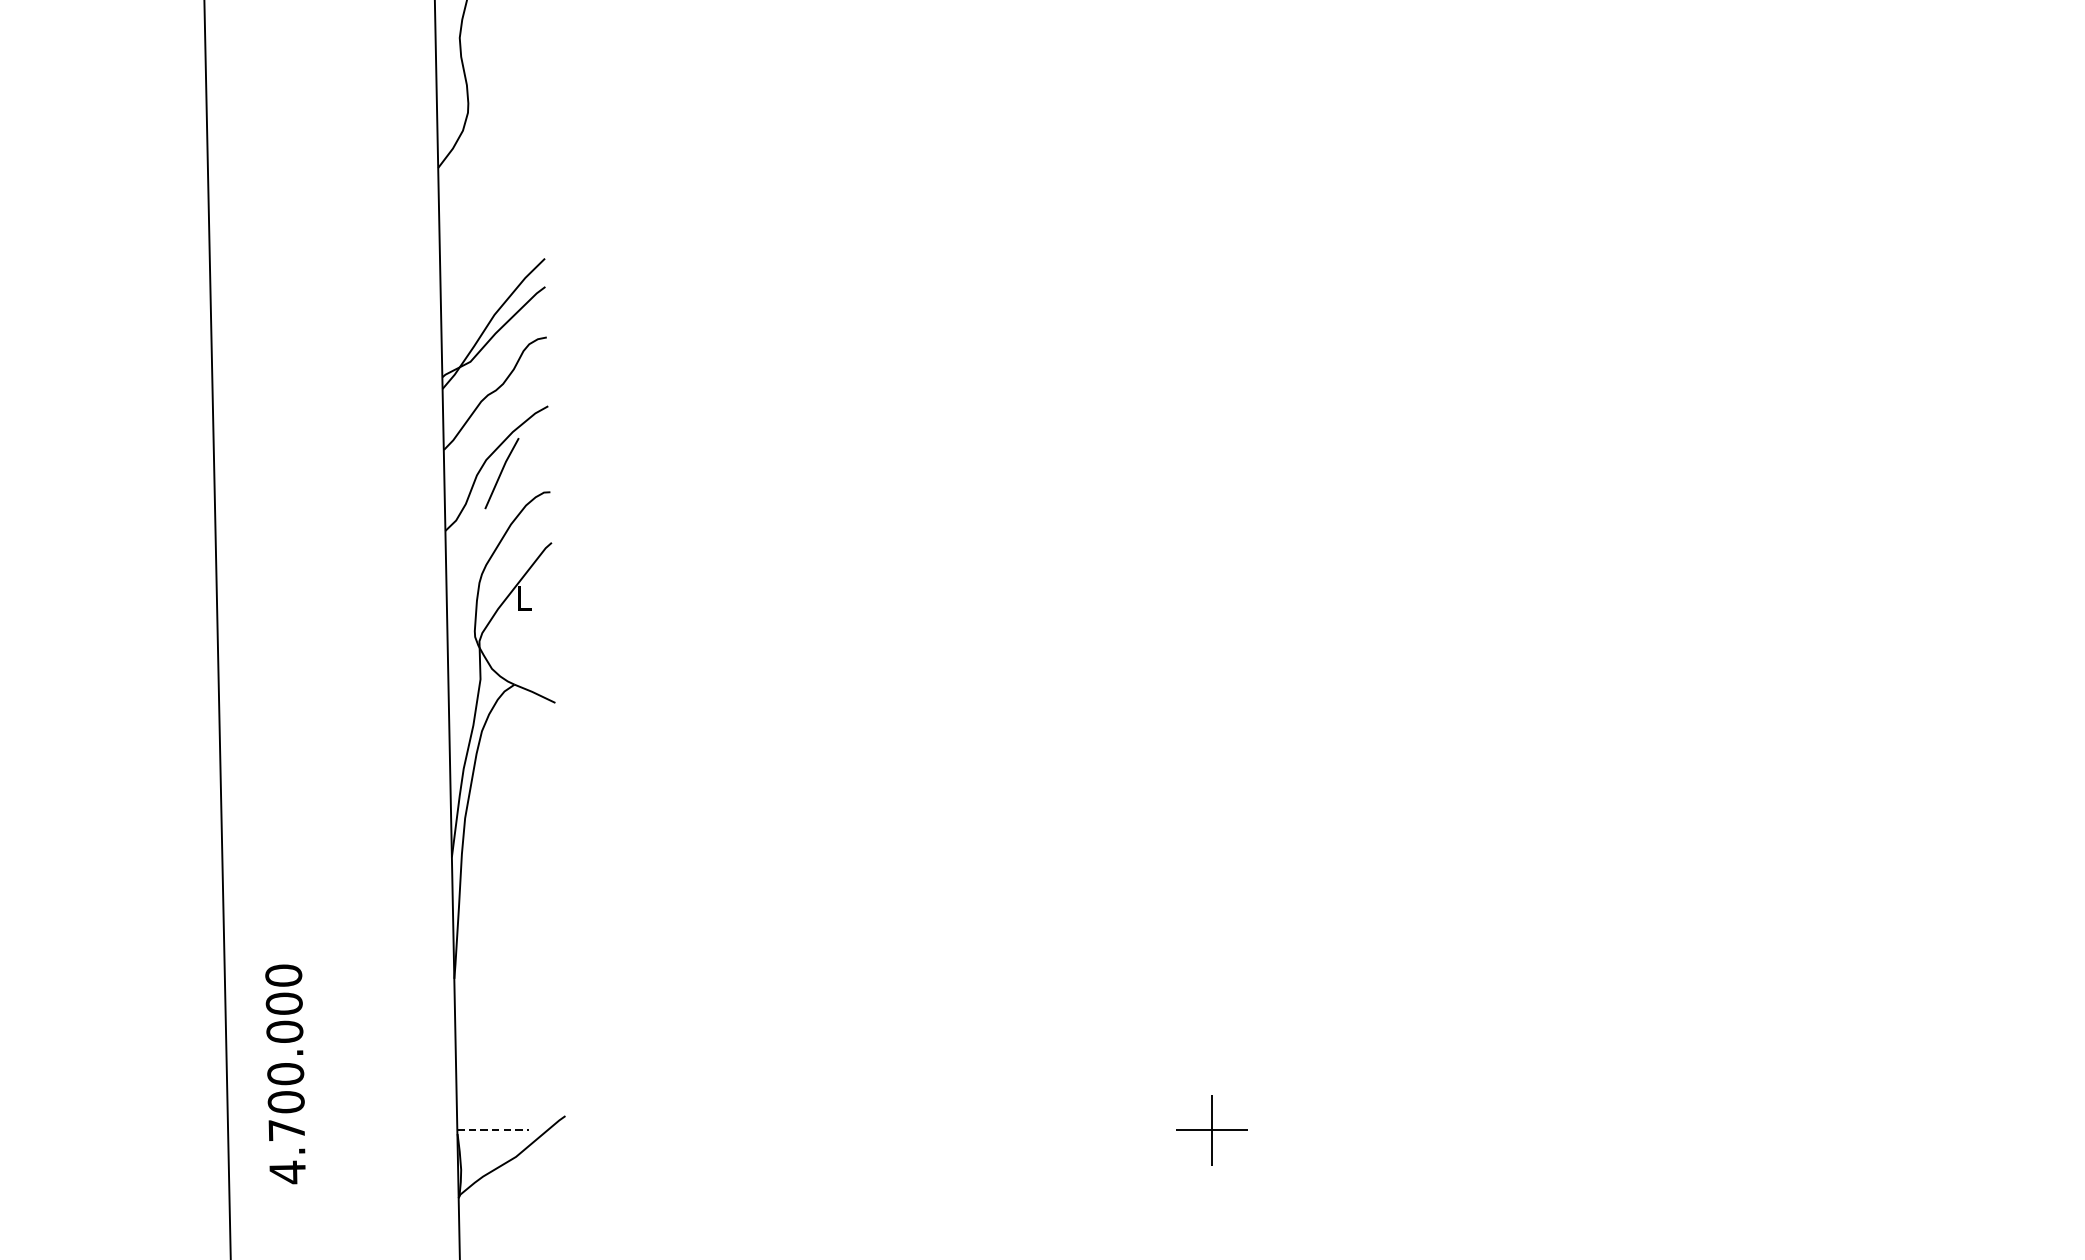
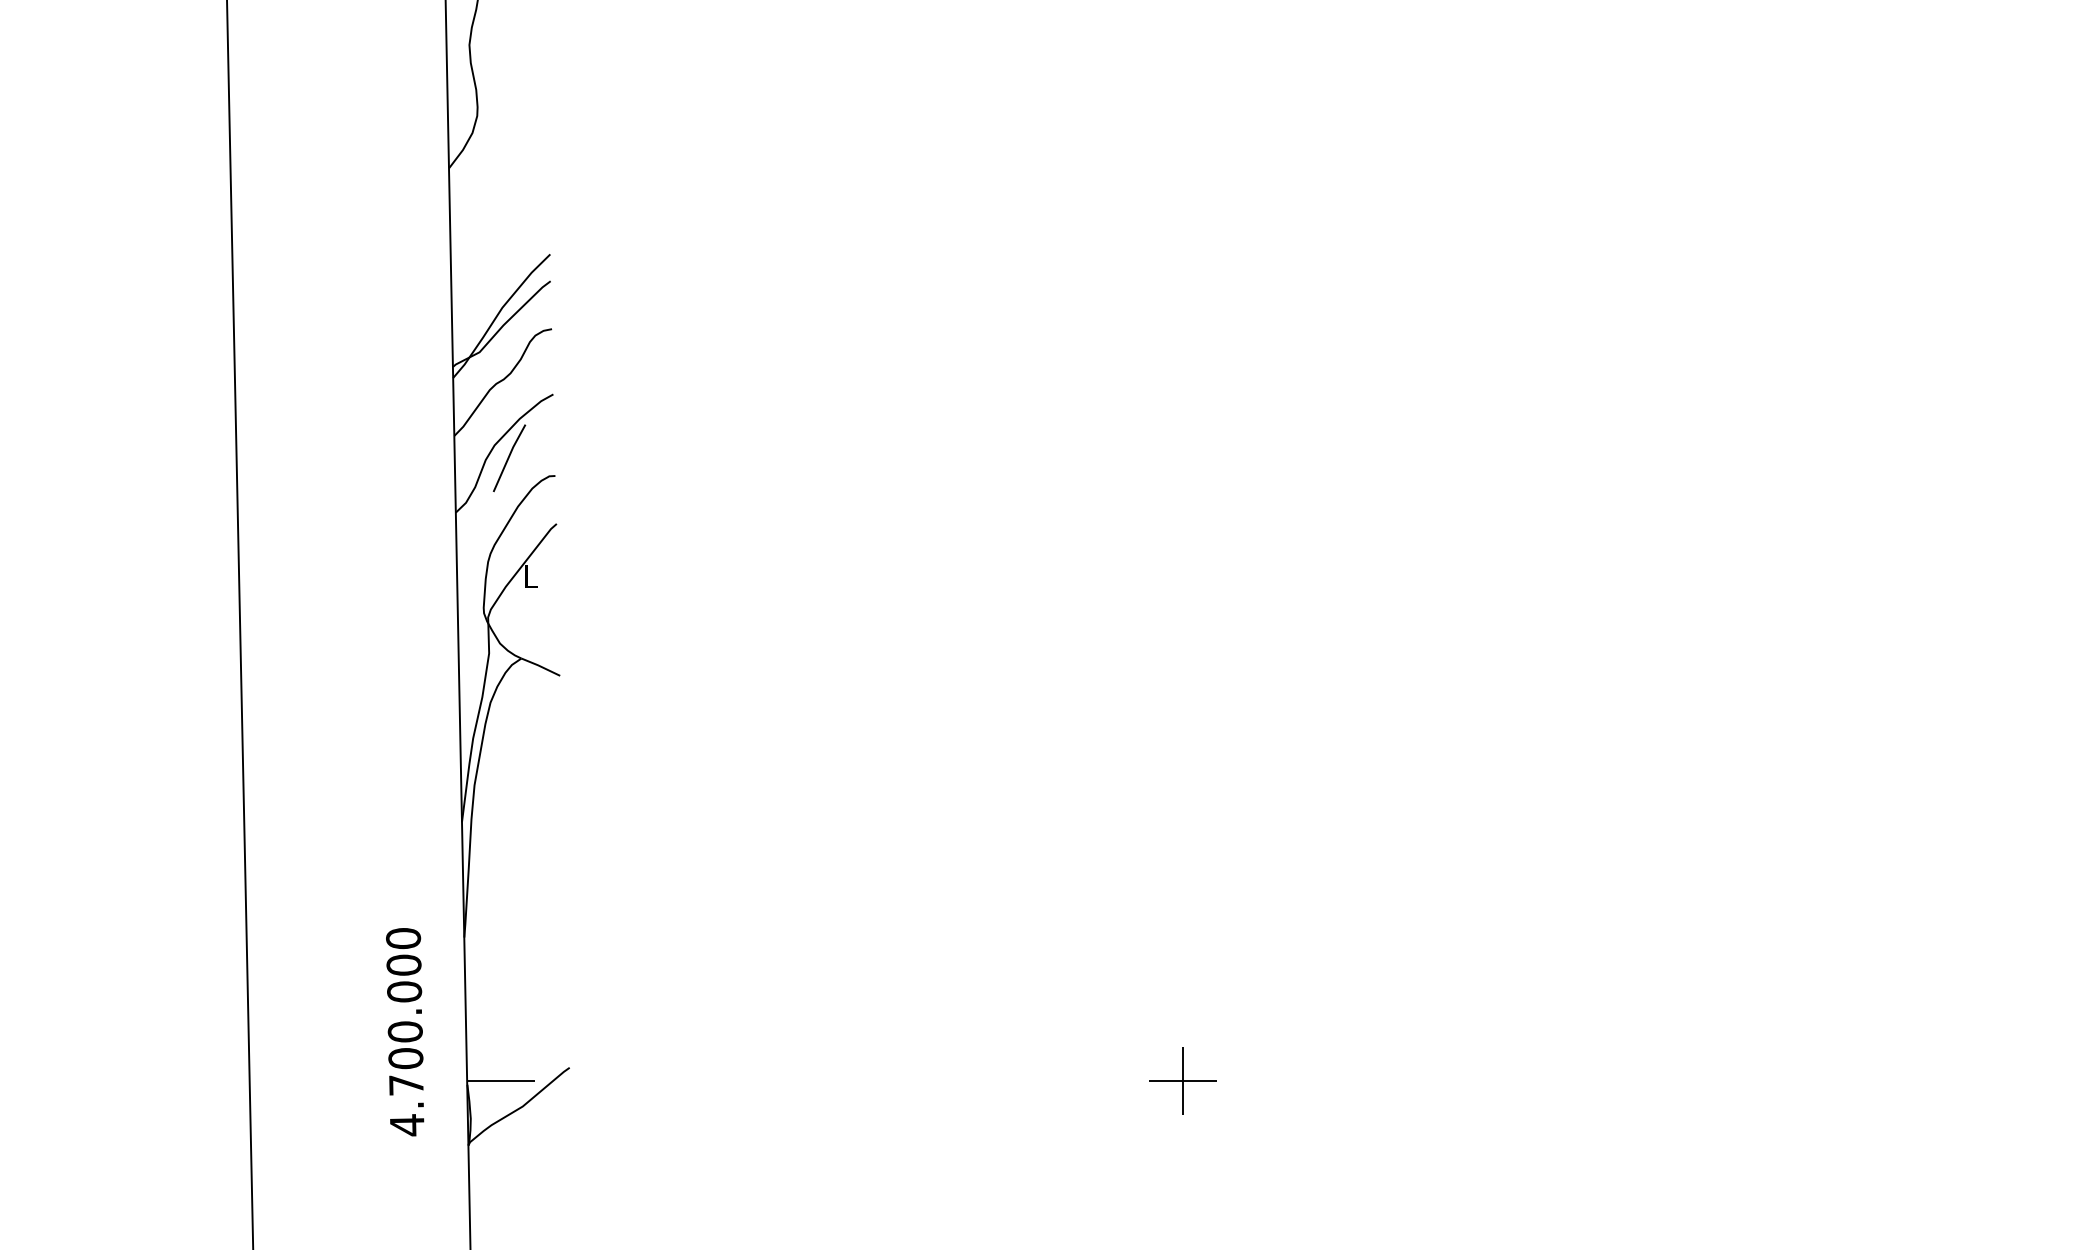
text: (285, 1074) -> (405, 1032), moved
line: (493, 1130) -> (501, 1081), dashed -> solid

